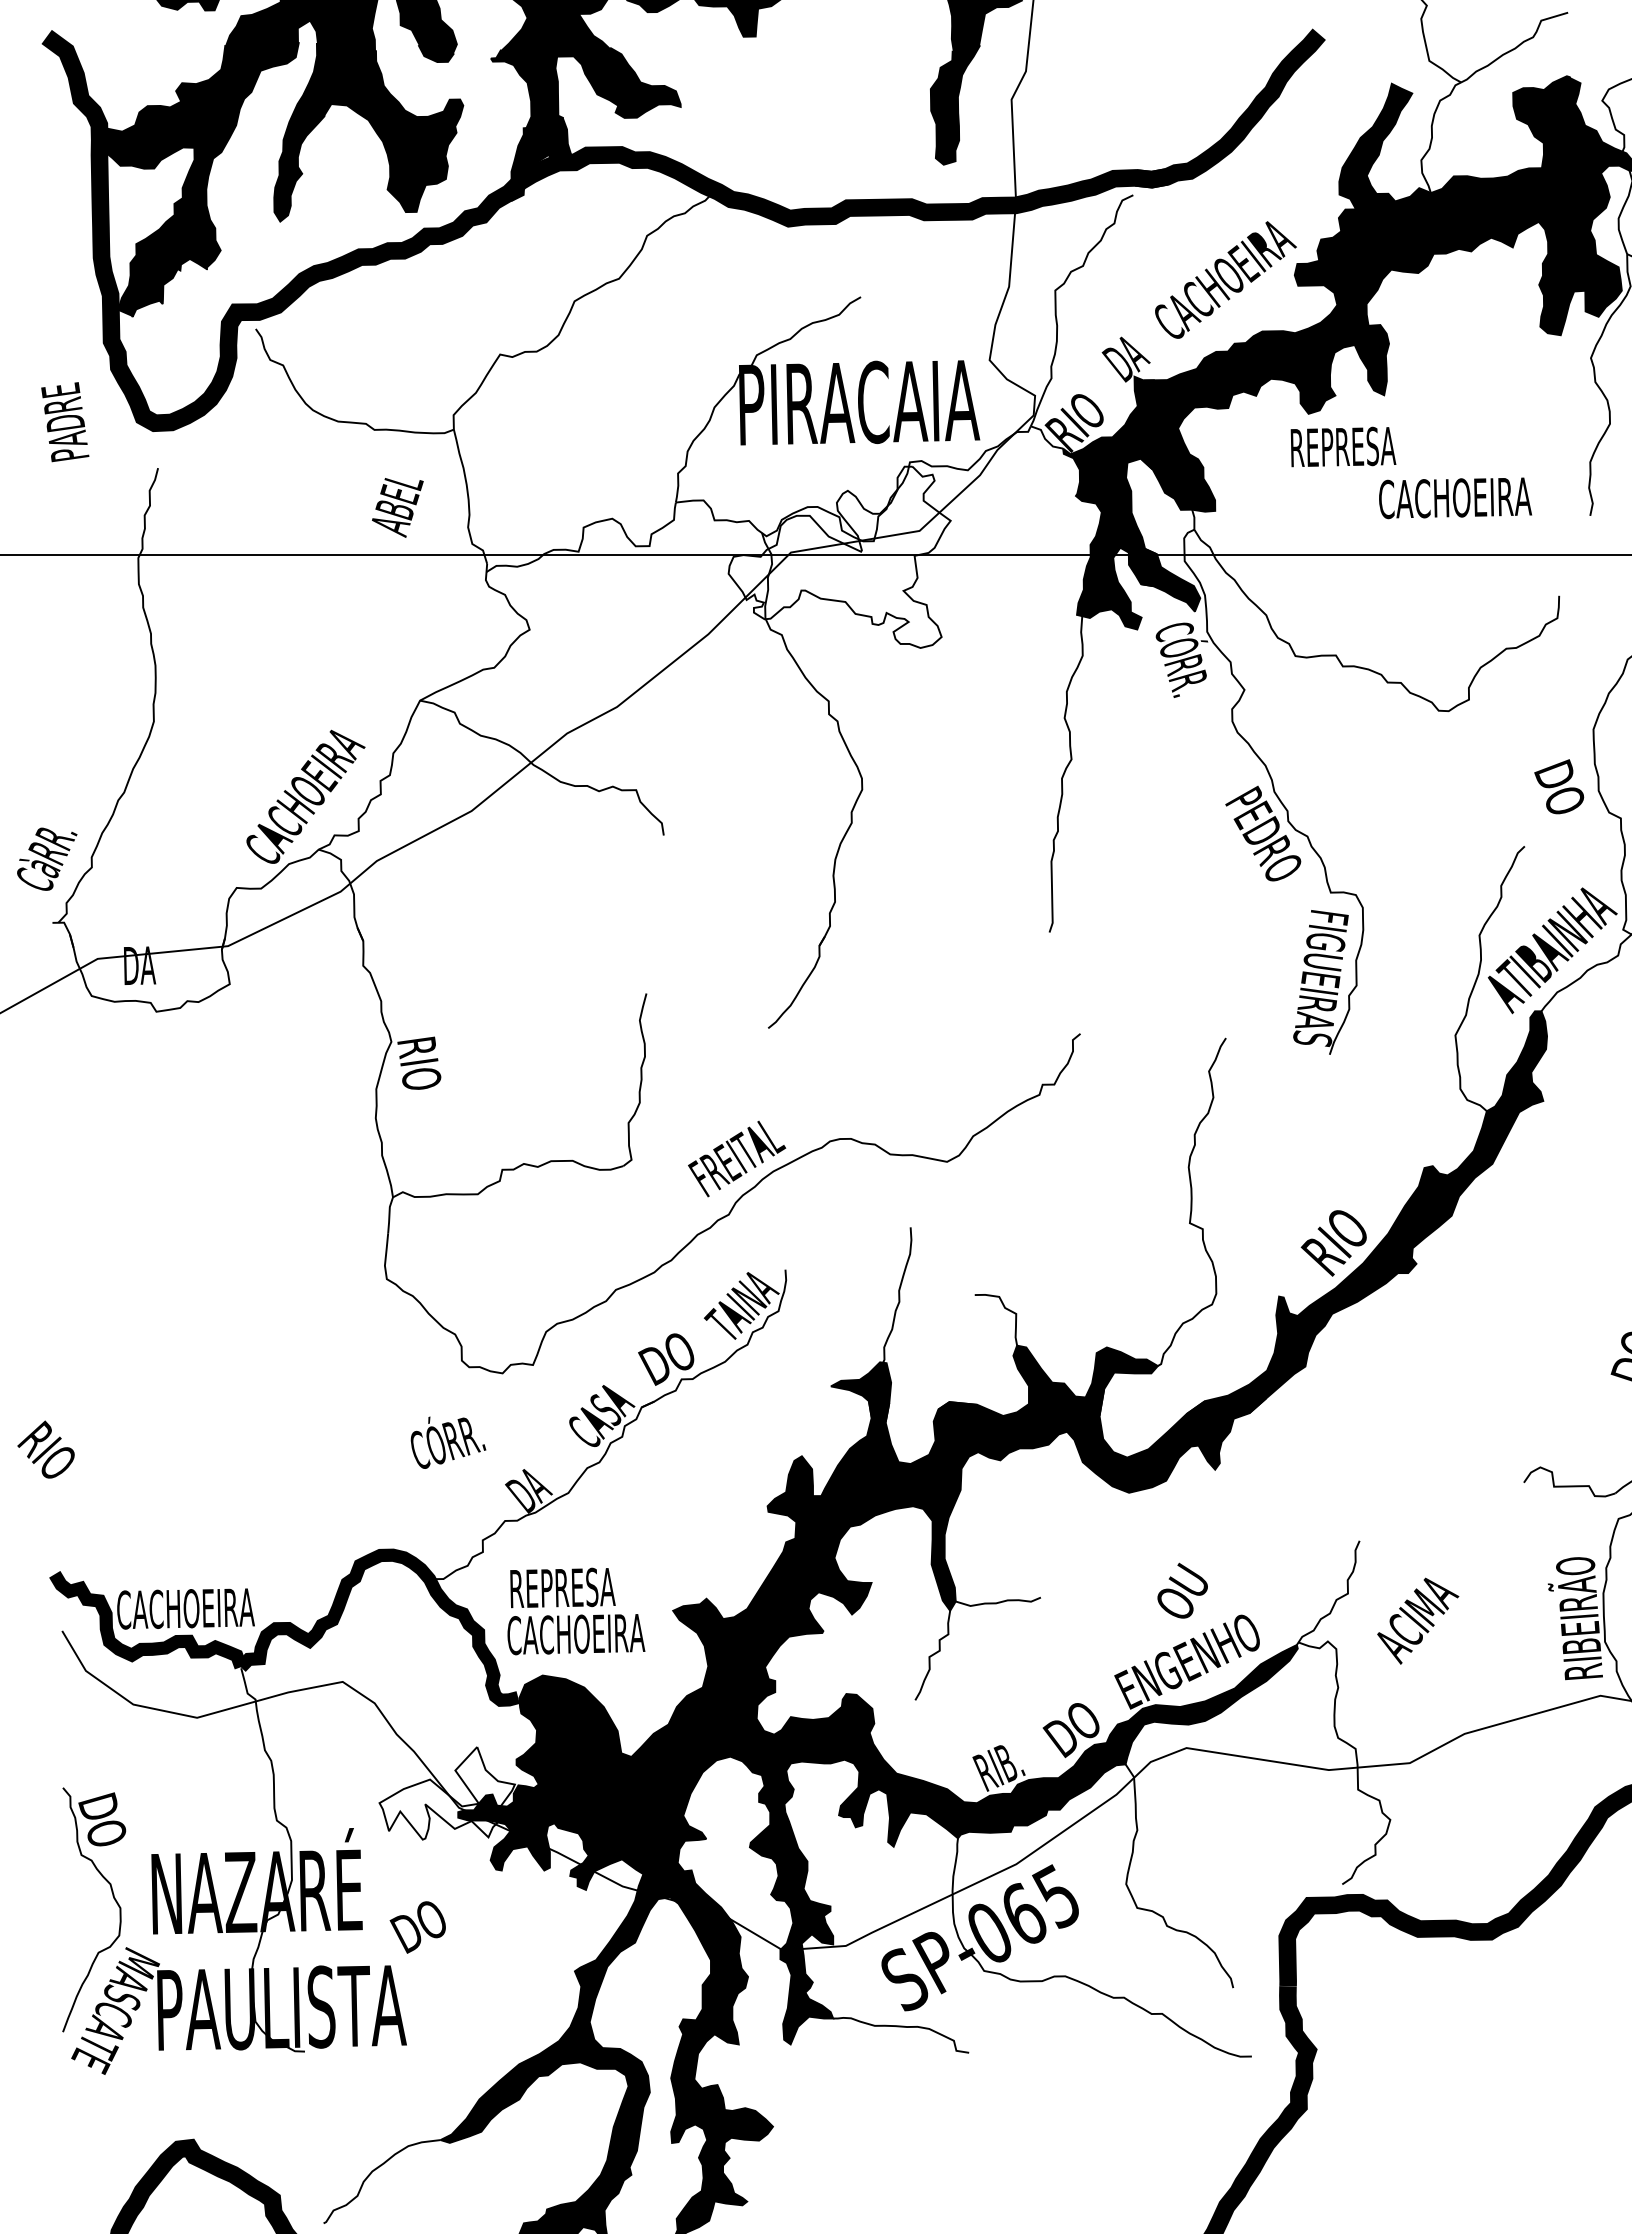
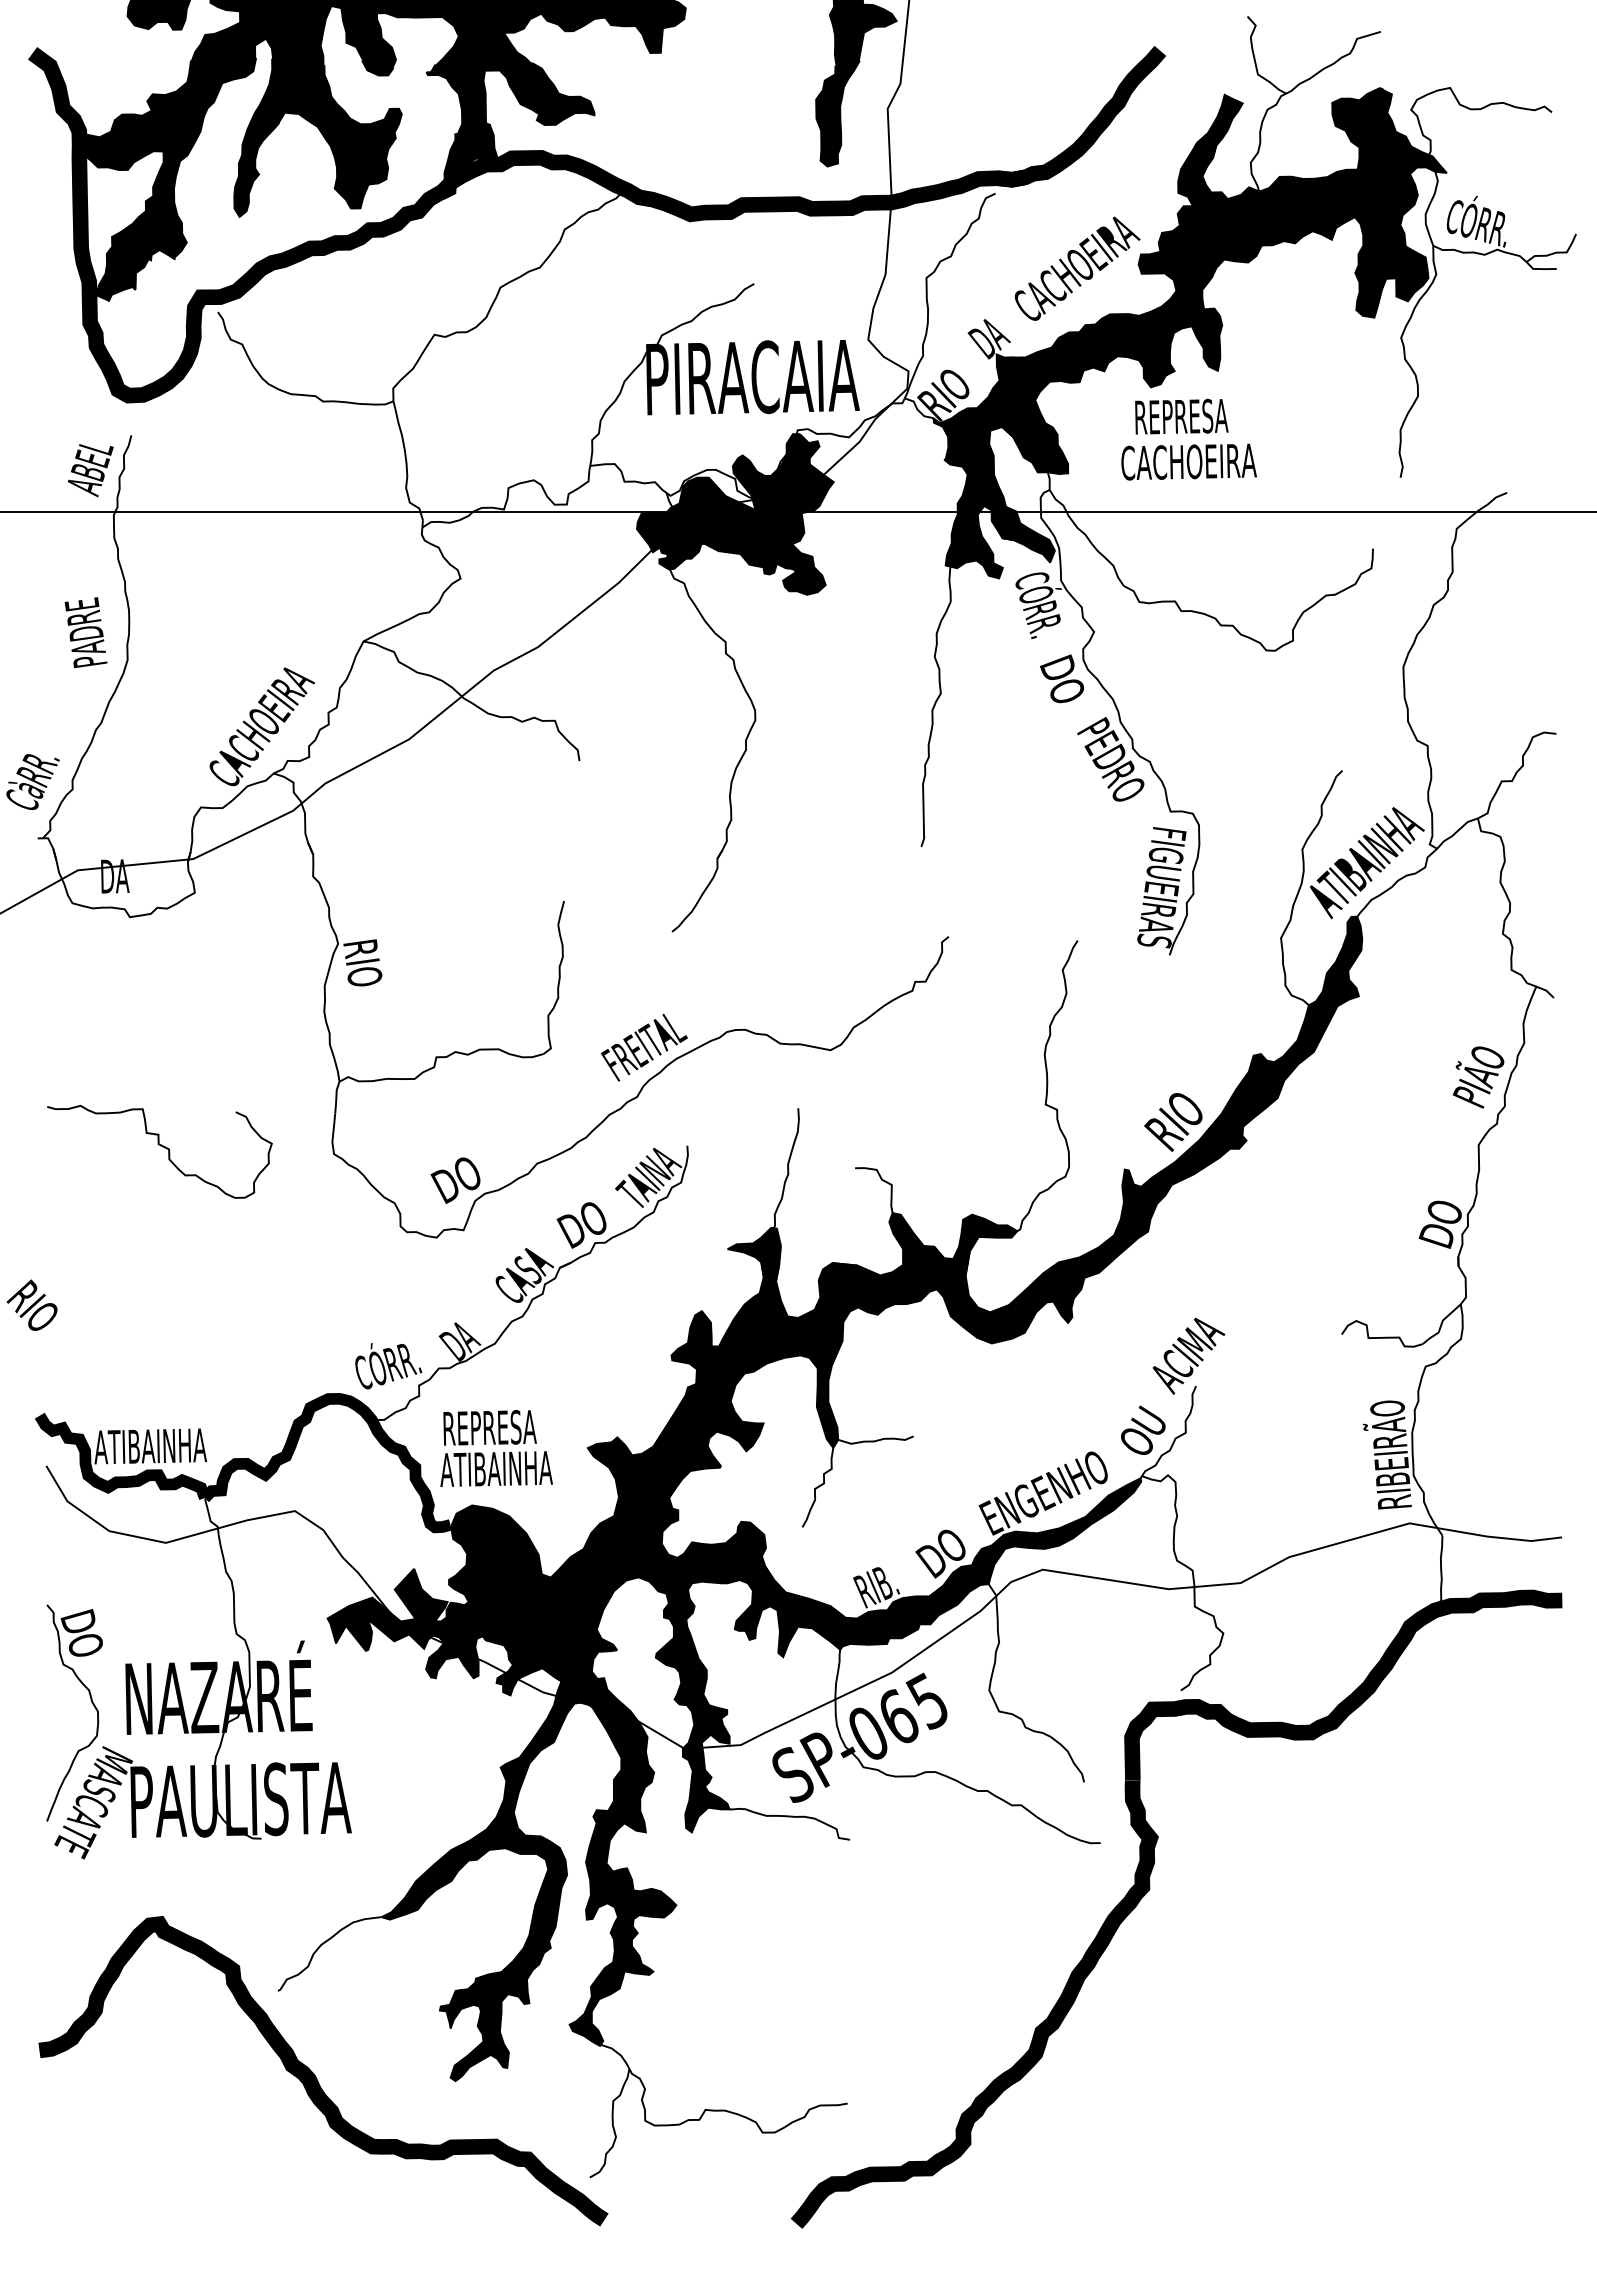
text: (64, 421) -> (85, 632), moved
text: (1454, 497) -> (1188, 461), moved
text: (397, 507) -> (90, 470), moved
fill: (838, 557) -> (734, 514), added
text: (1559, 786) -> (1062, 678), moved
curve: (193, 1271) -> (162, 1147), added
text: (448, 1443) -> (388, 1366), moved
text: (1182, 1589) -> (1143, 1429), moved
text: (185, 1609) -> (155, 1446), CACHOEIRA -> ATIBAINHA
text: (1417, 1620) -> (1188, 1355), moved
text: (575, 1634) -> (501, 1469), CACHOEIRA -> ATIBAINHA
fill: (447, 1792) -> (387, 1609), added
text: (417, 1927) -> (455, 1180), moved

